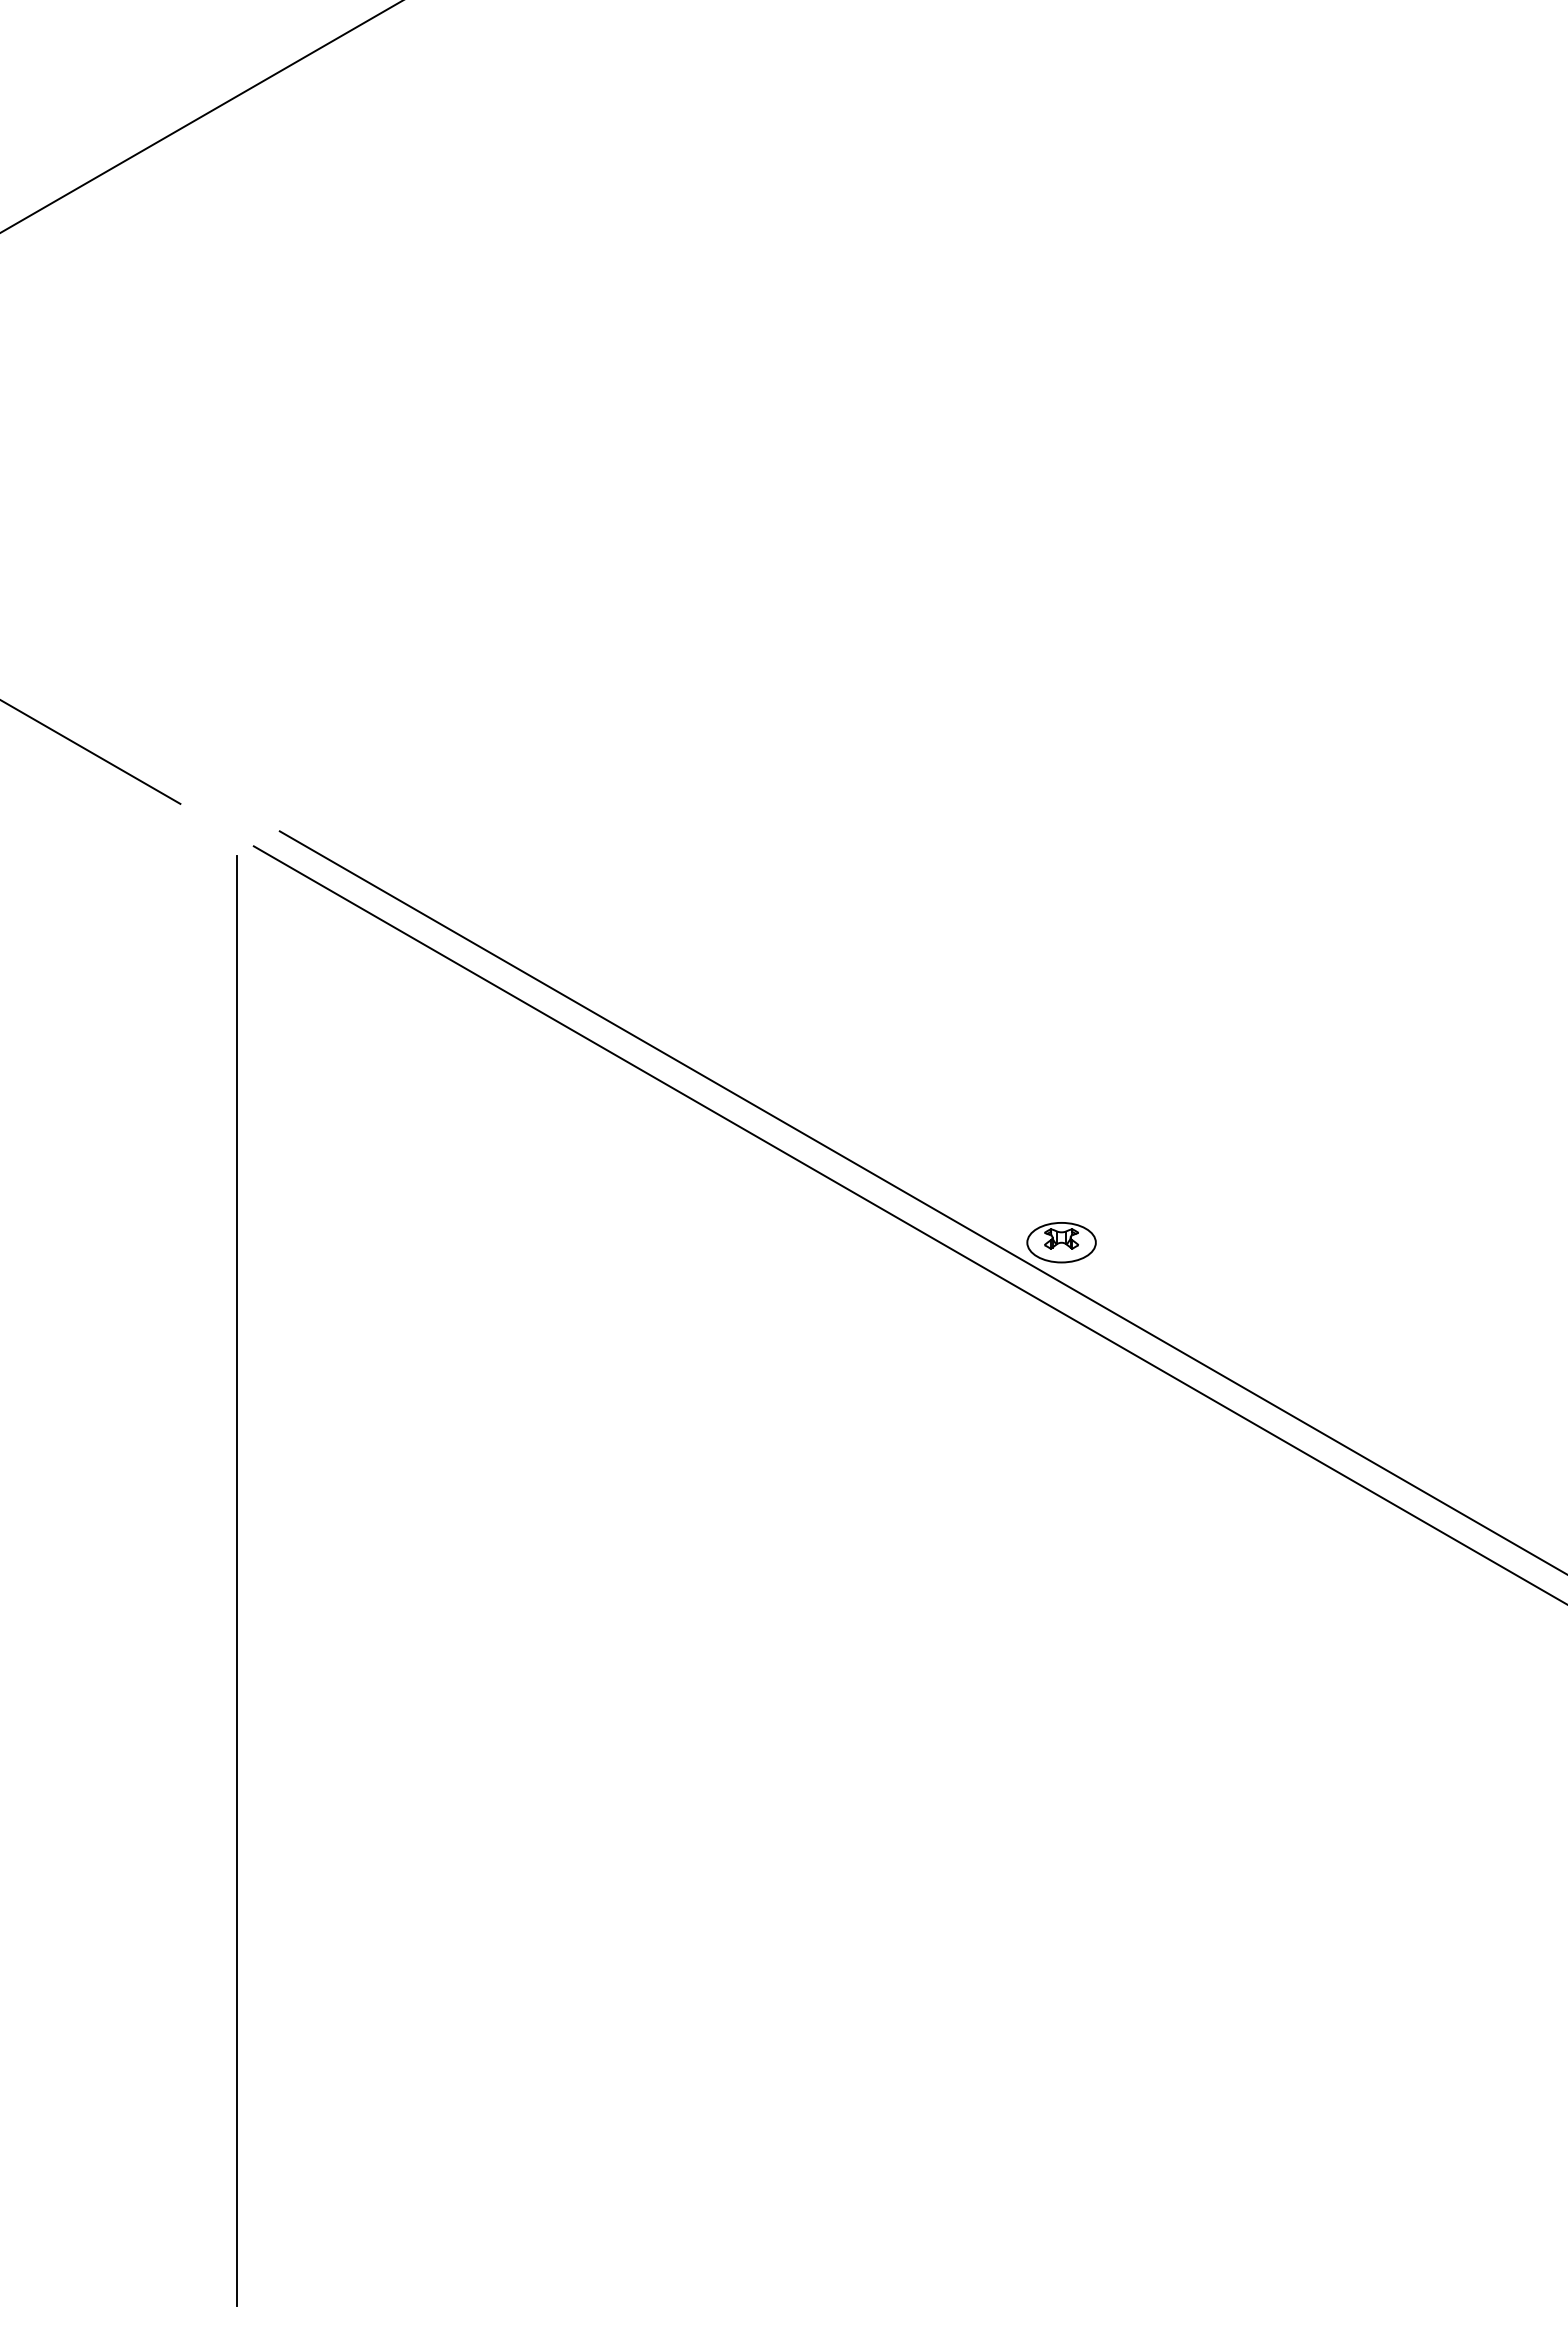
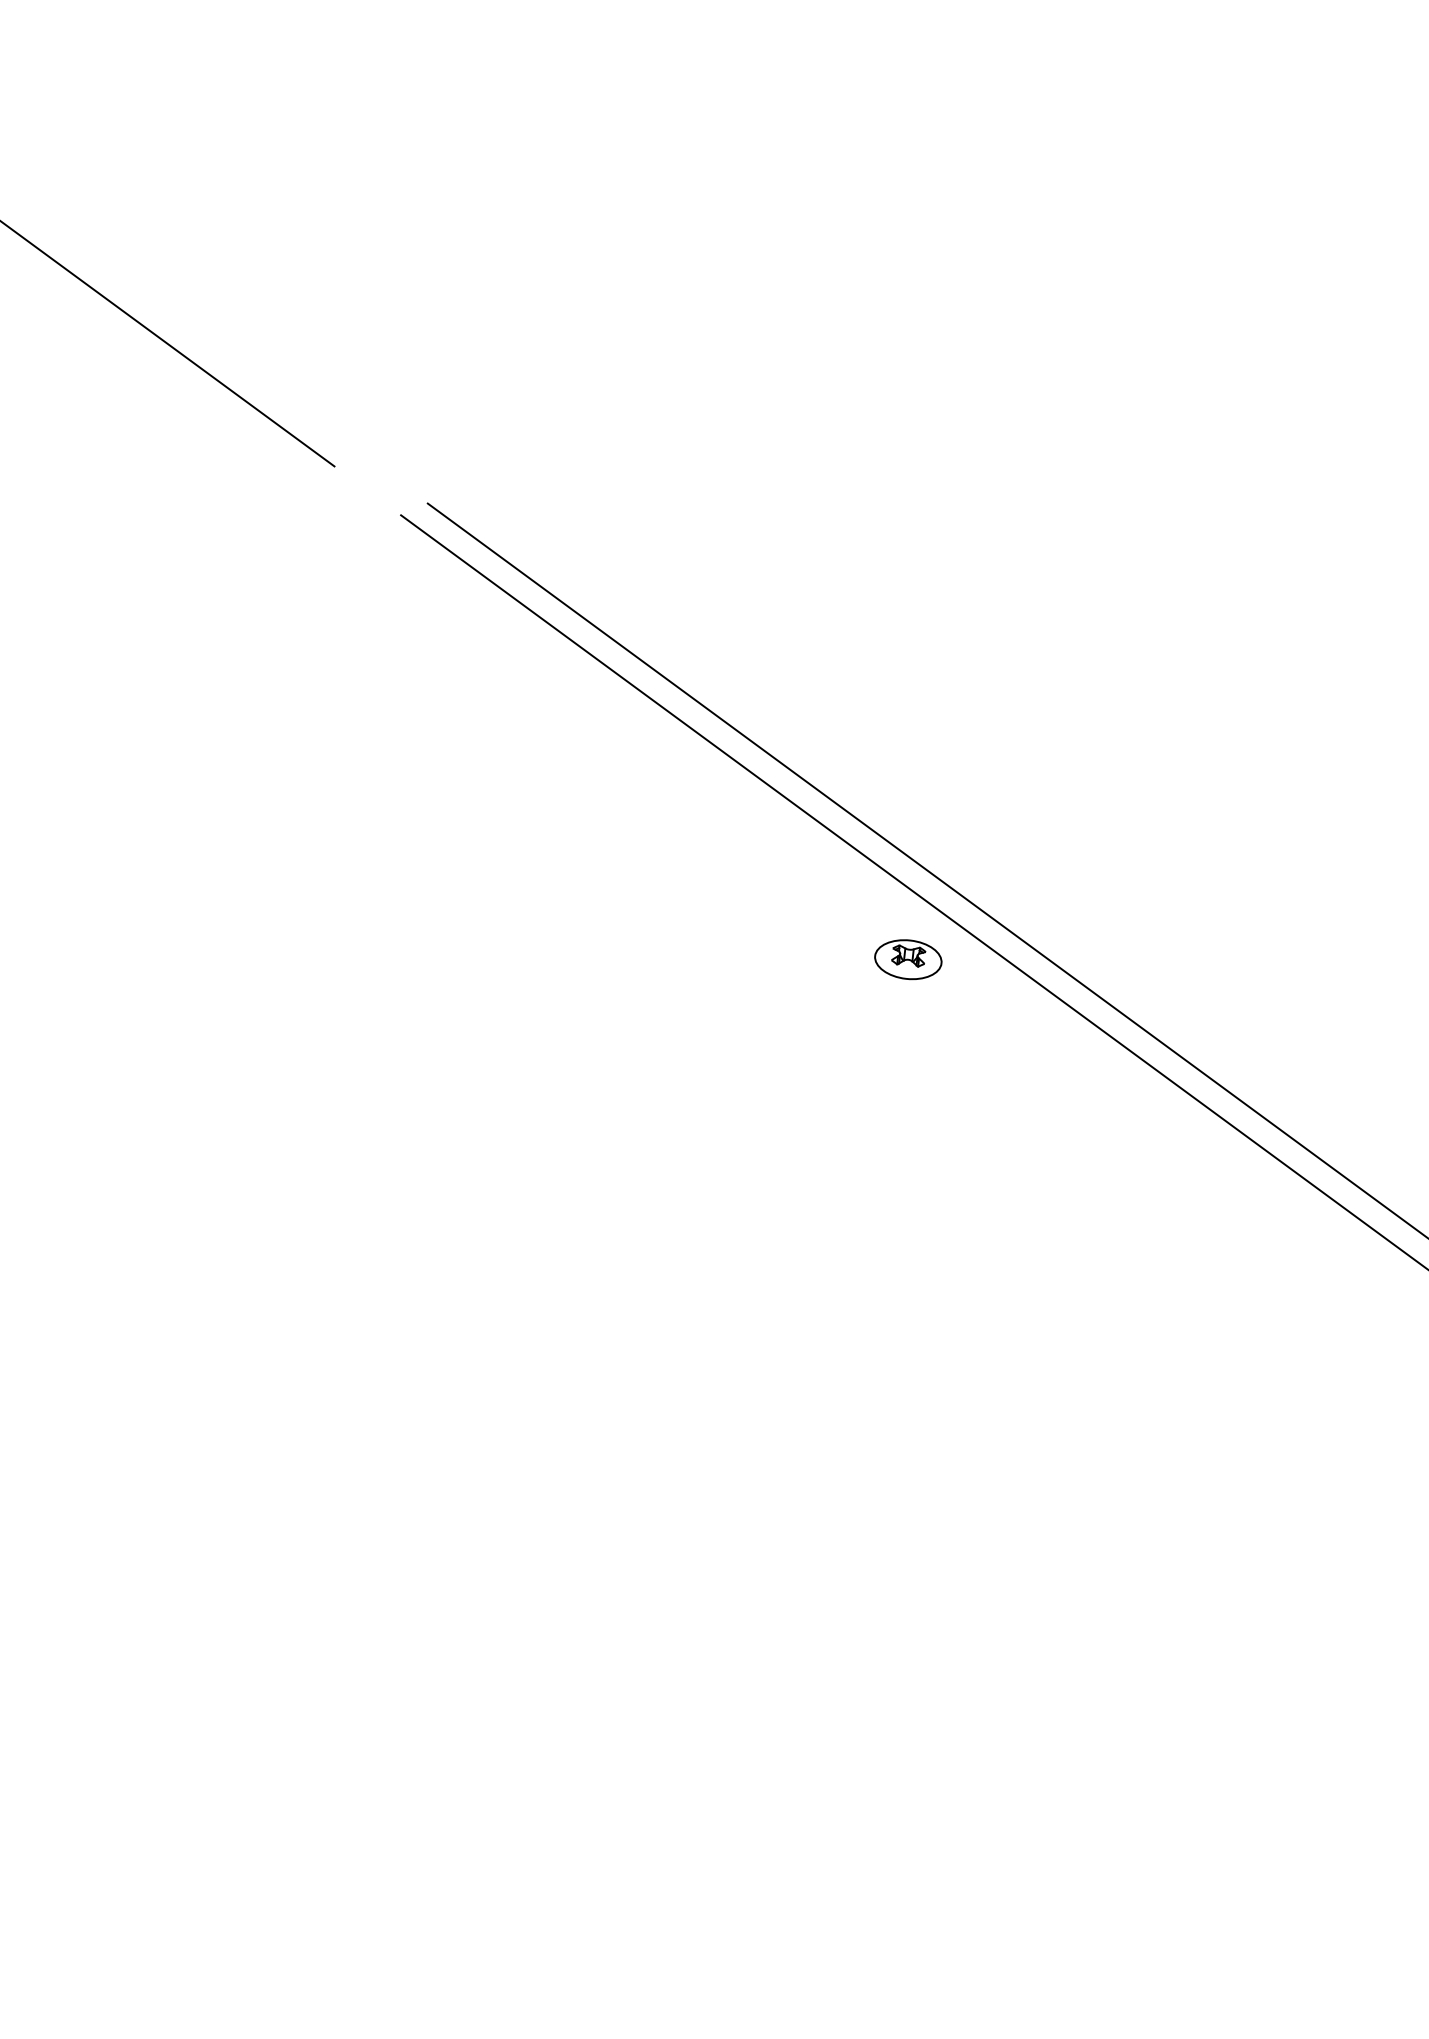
part: (1061, 1242) -> (908, 959), moved
line: (236, 1580) -> (305, 1224), removed

